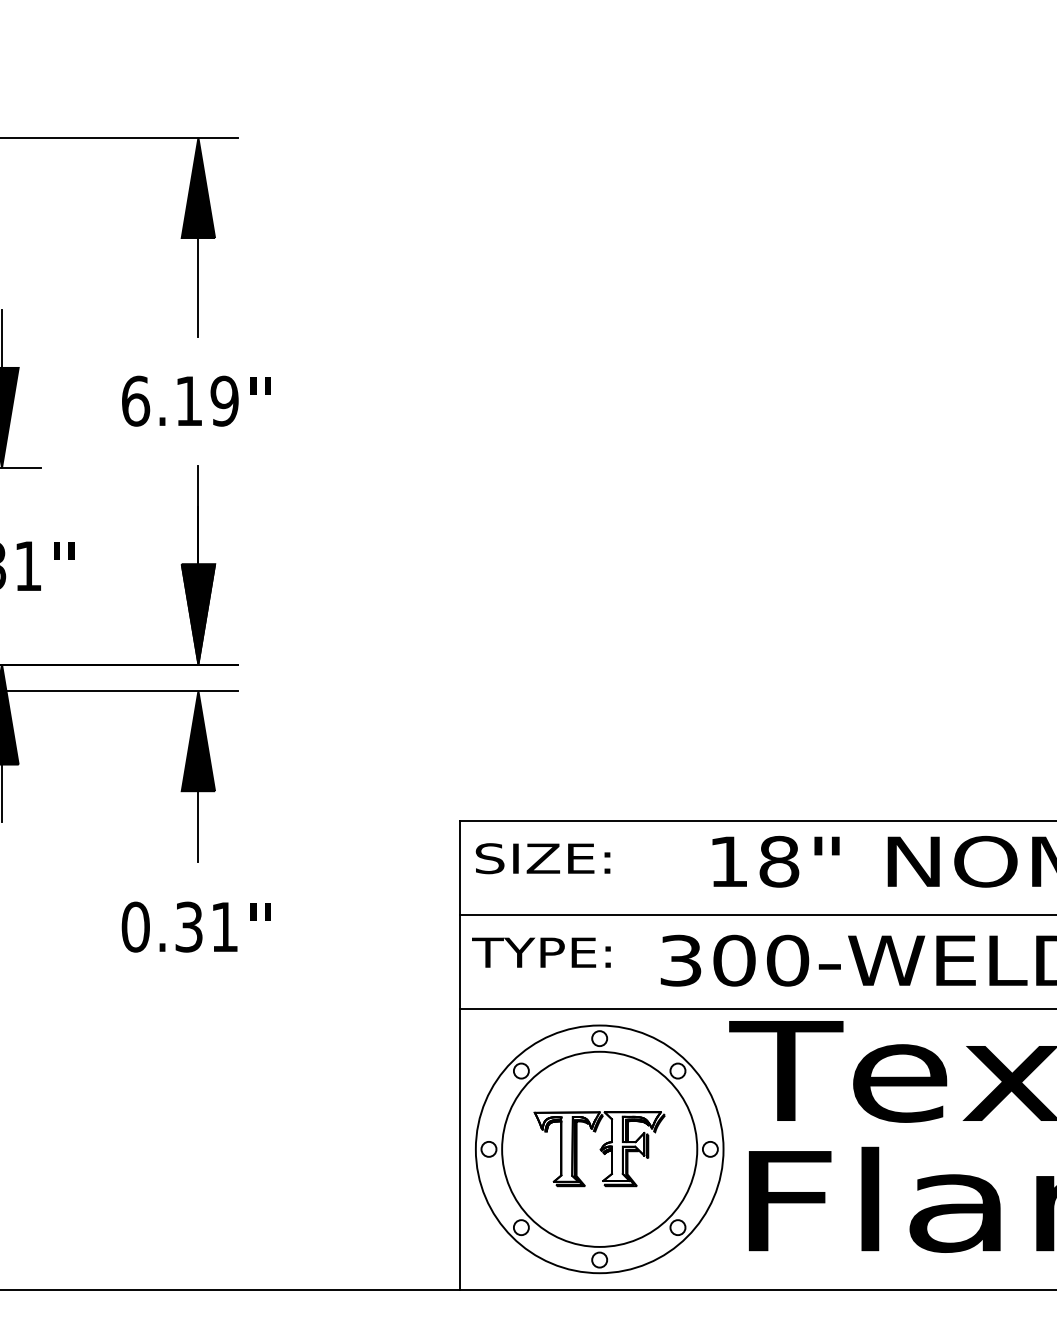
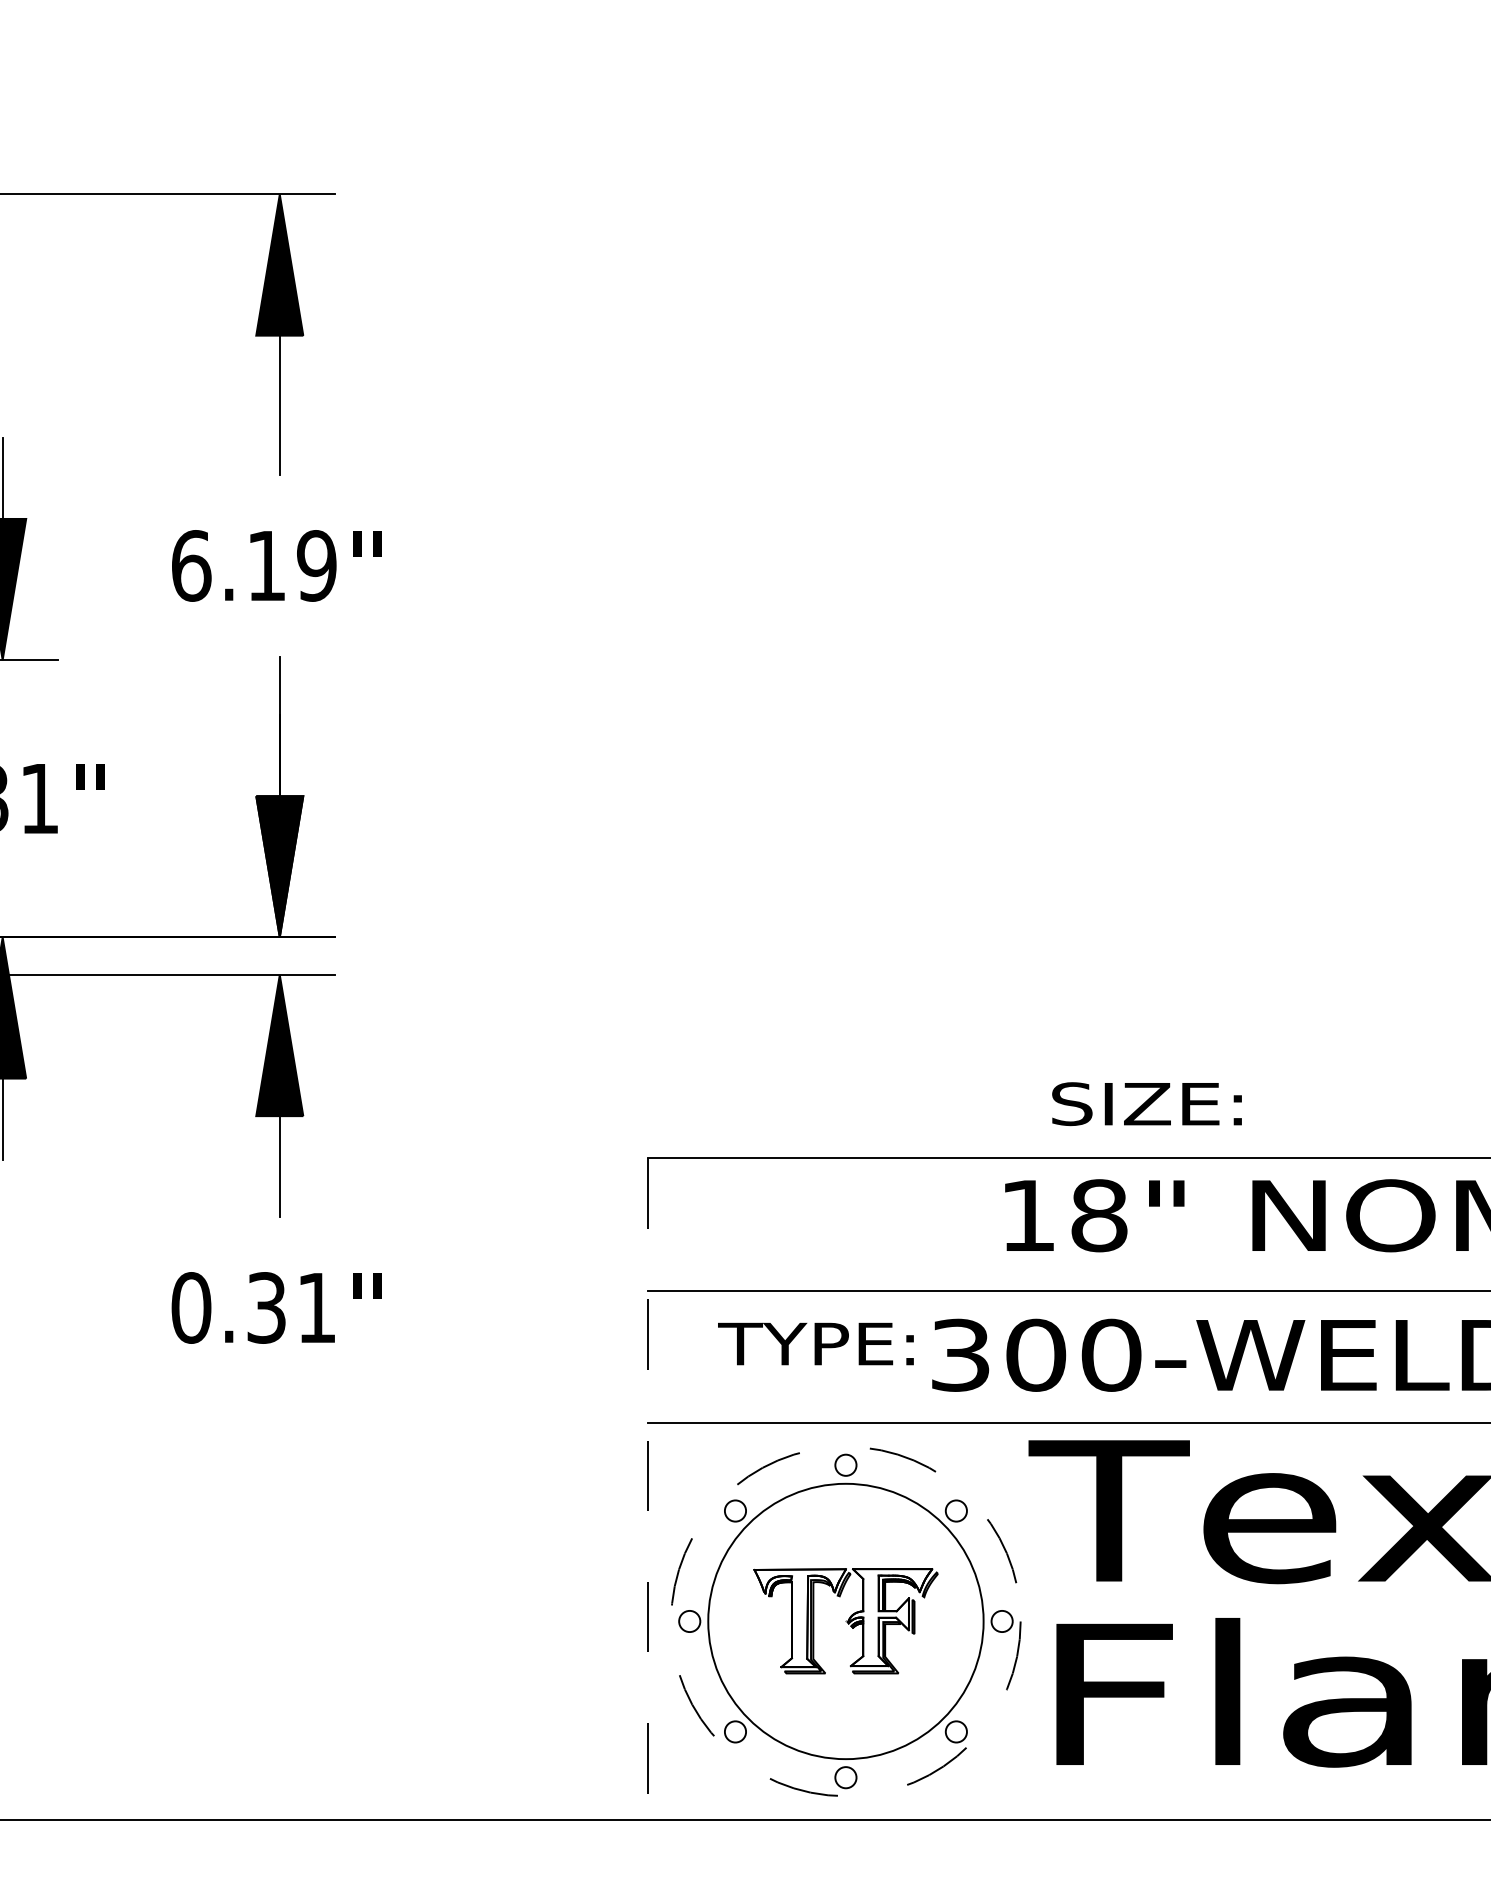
text: (542, 858) -> (1146, 1103), moved
text: (541, 952) -> (816, 1343), moved
line: (459, 1055) -> (648, 1489), solid -> dashed
circle: (599, 1149) -> (845, 1621), solid -> dashed

